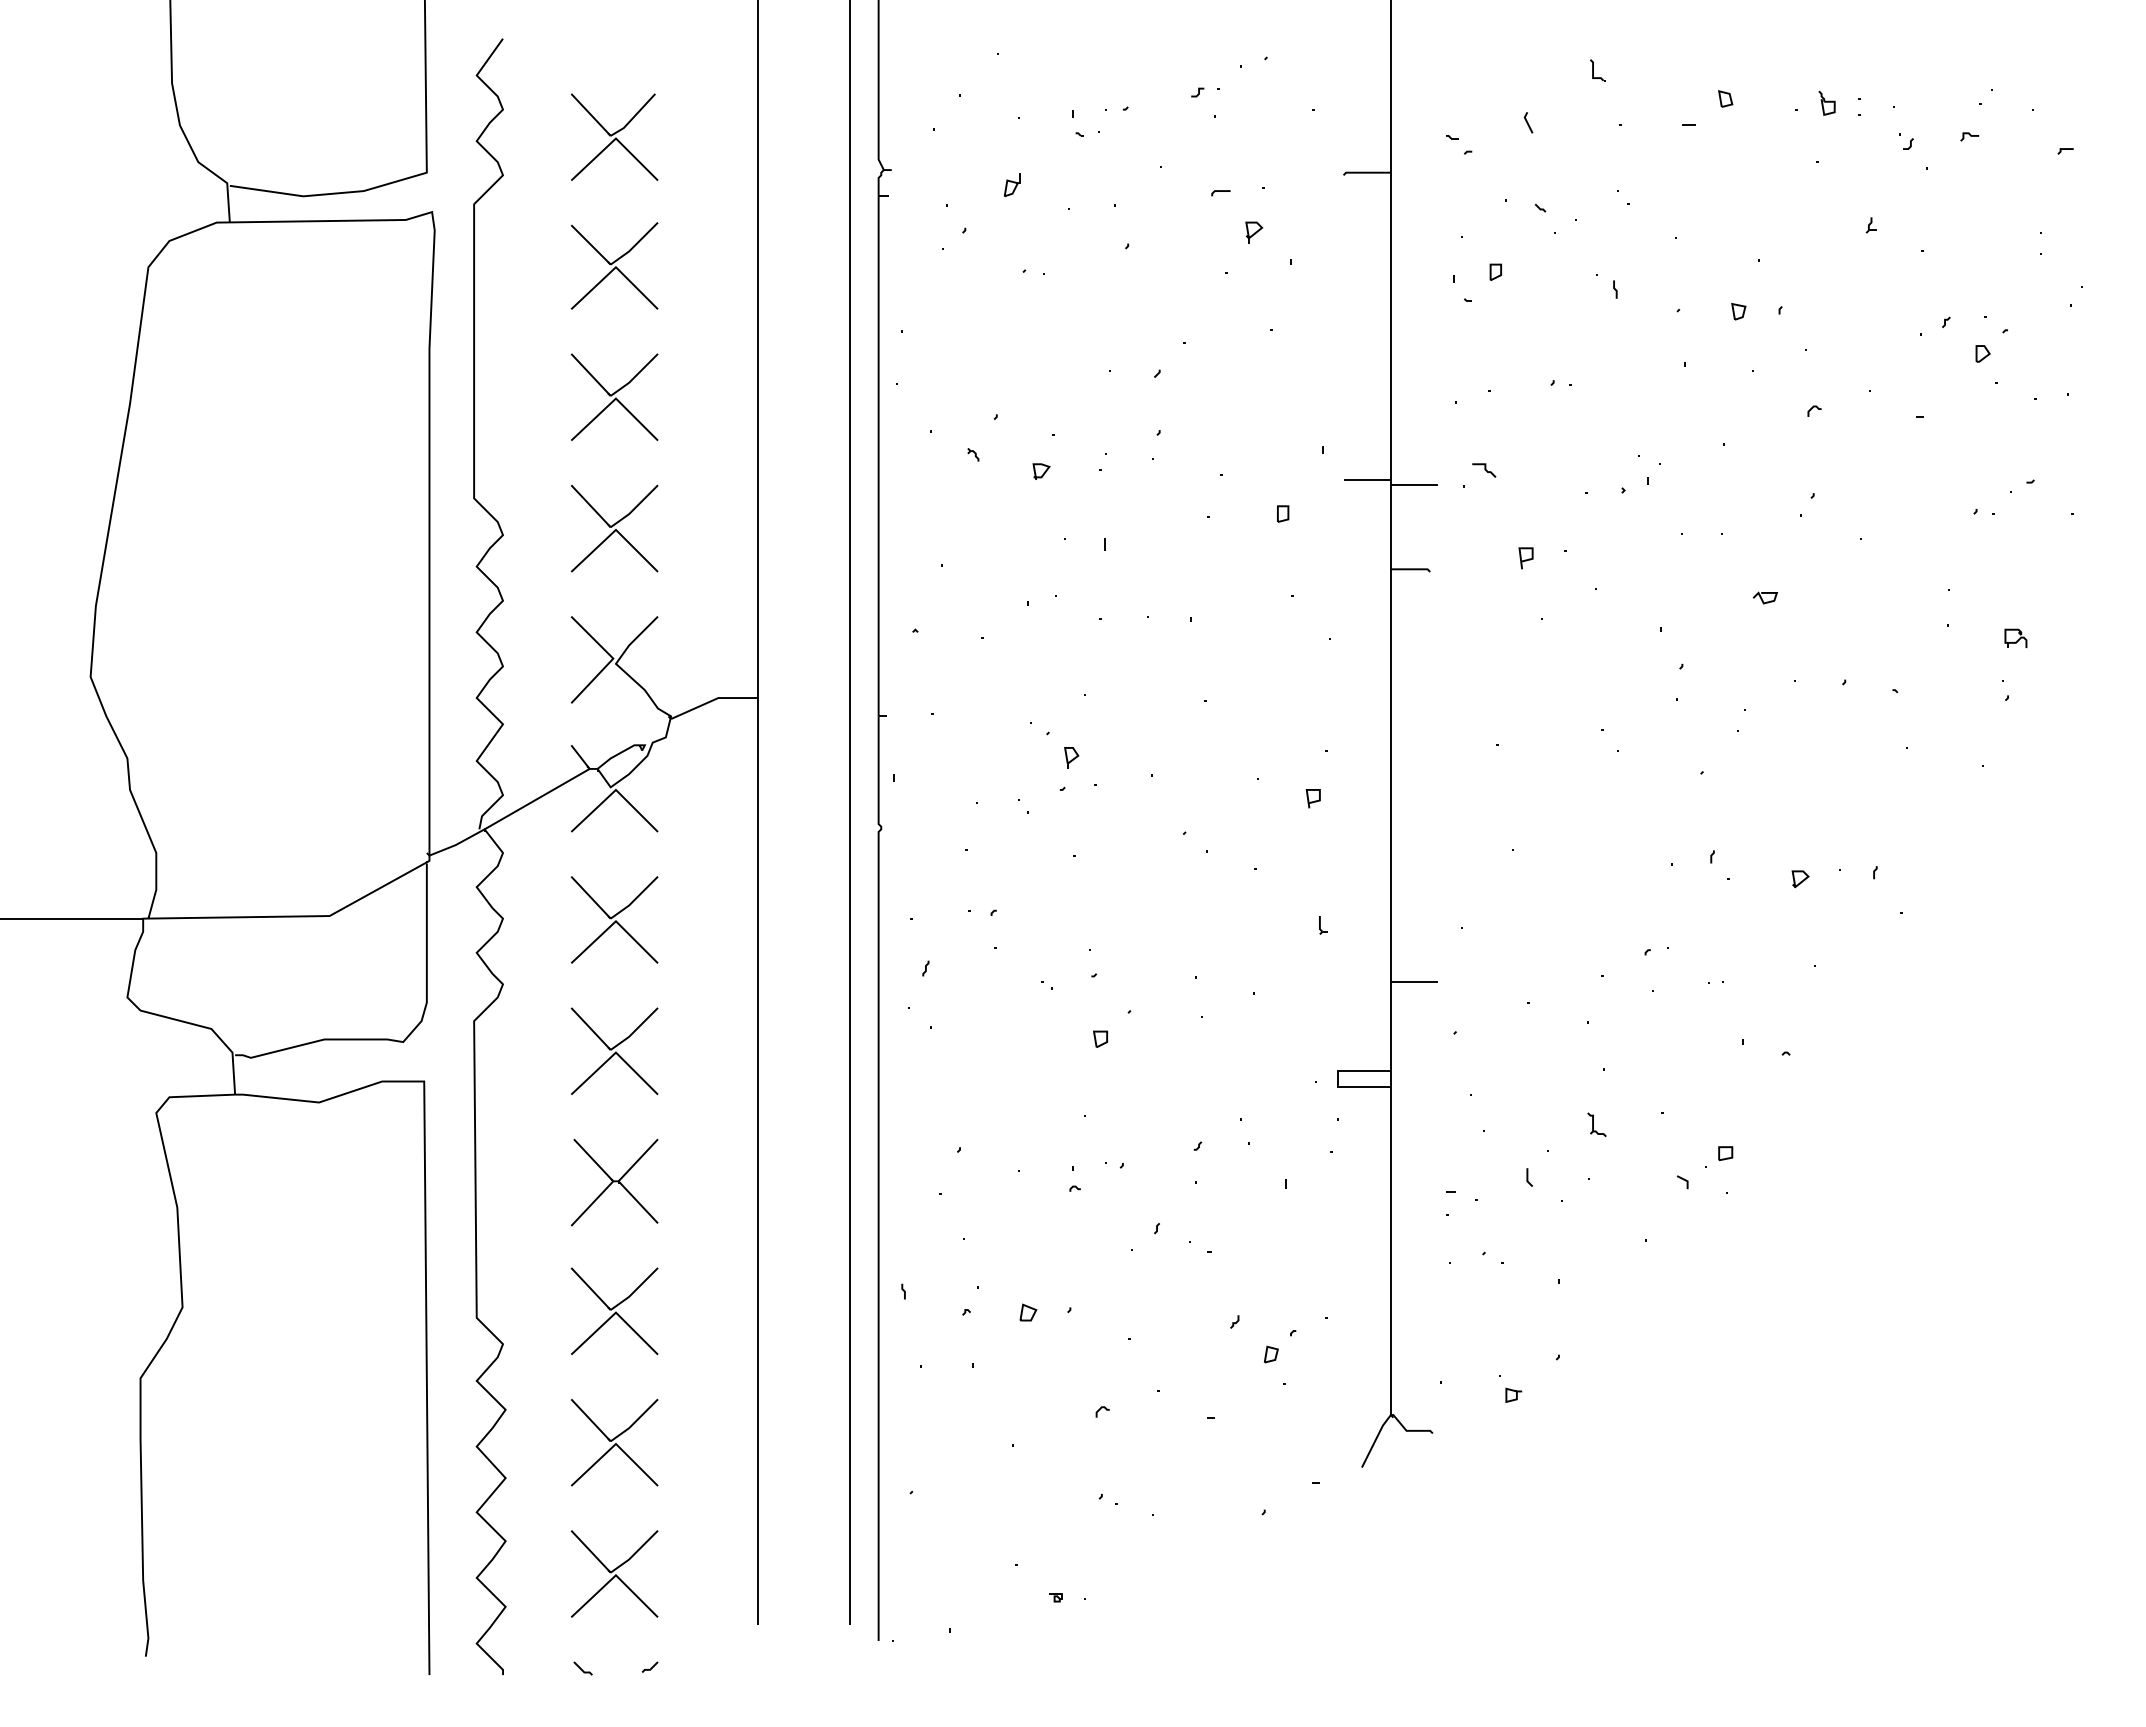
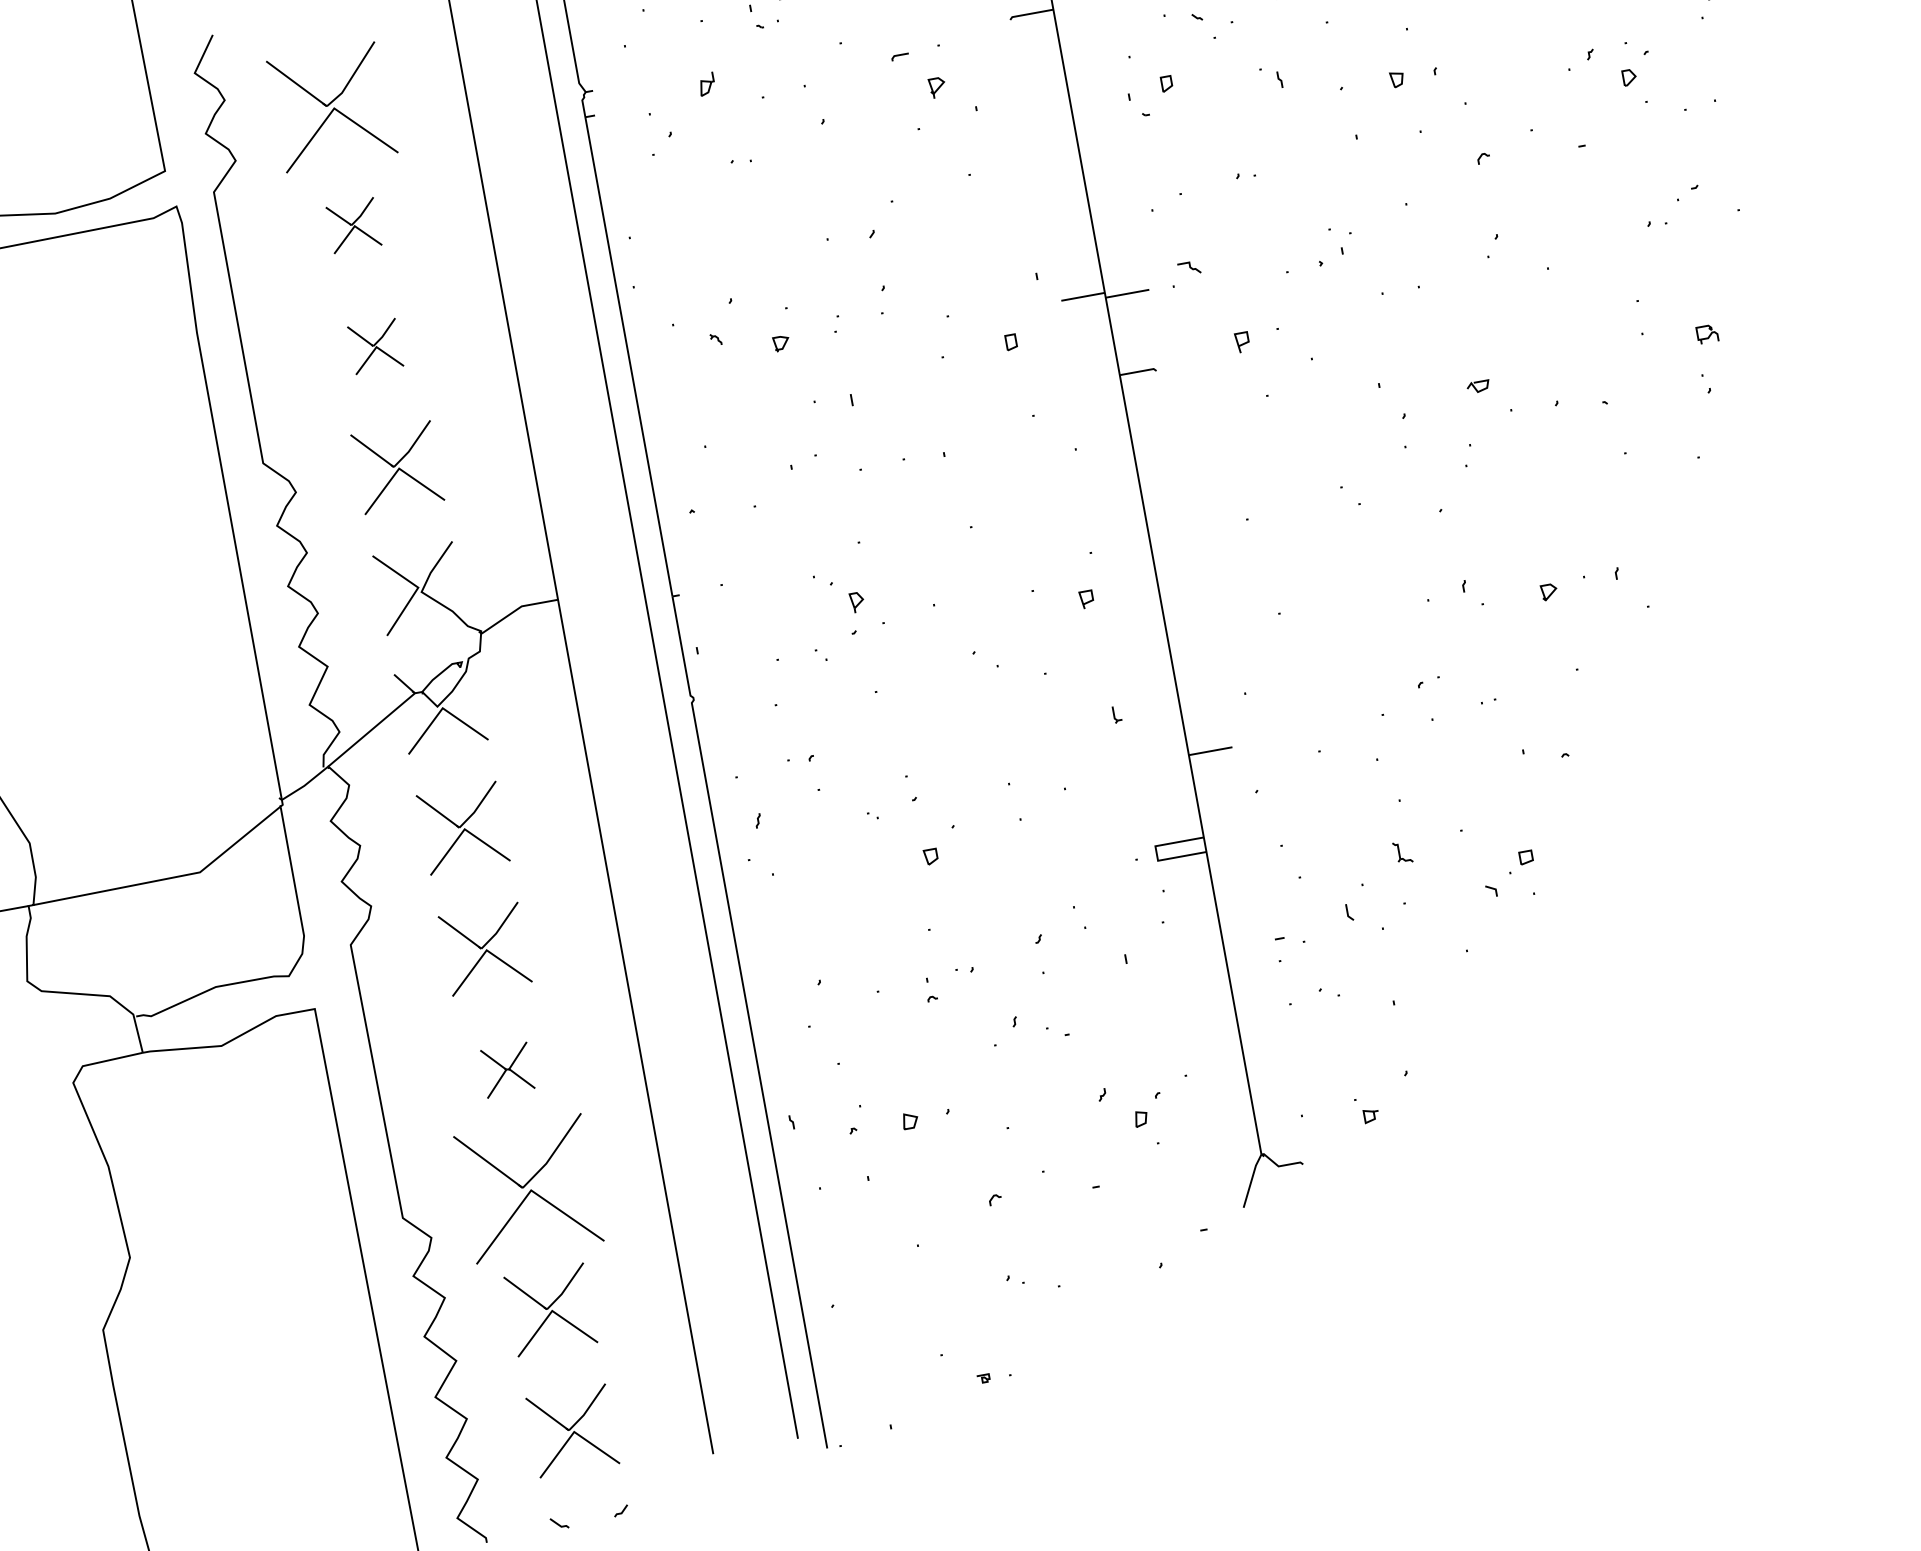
part: (614, 136) -> (331, 106), size x1.4
part: (614, 265) -> (353, 225), size x0.6
part: (614, 396) -> (375, 345), size x0.6
curve: (1762, 598) -> (1475, 387), moved
part: (614, 1182) -> (507, 1070), size x0.6
part: (614, 1311) -> (528, 1189), size x1.6

